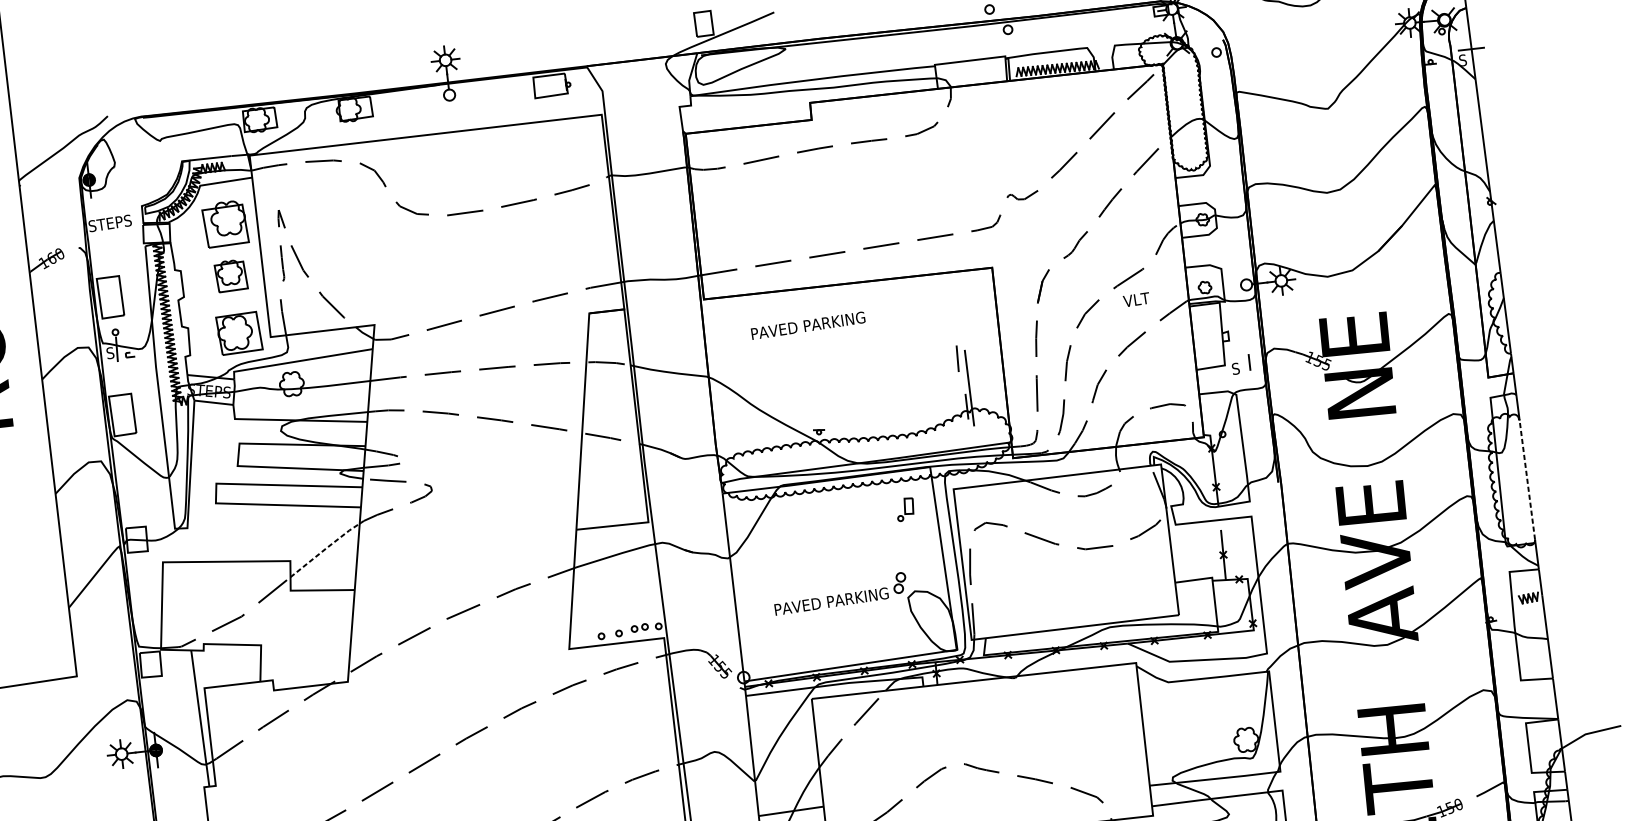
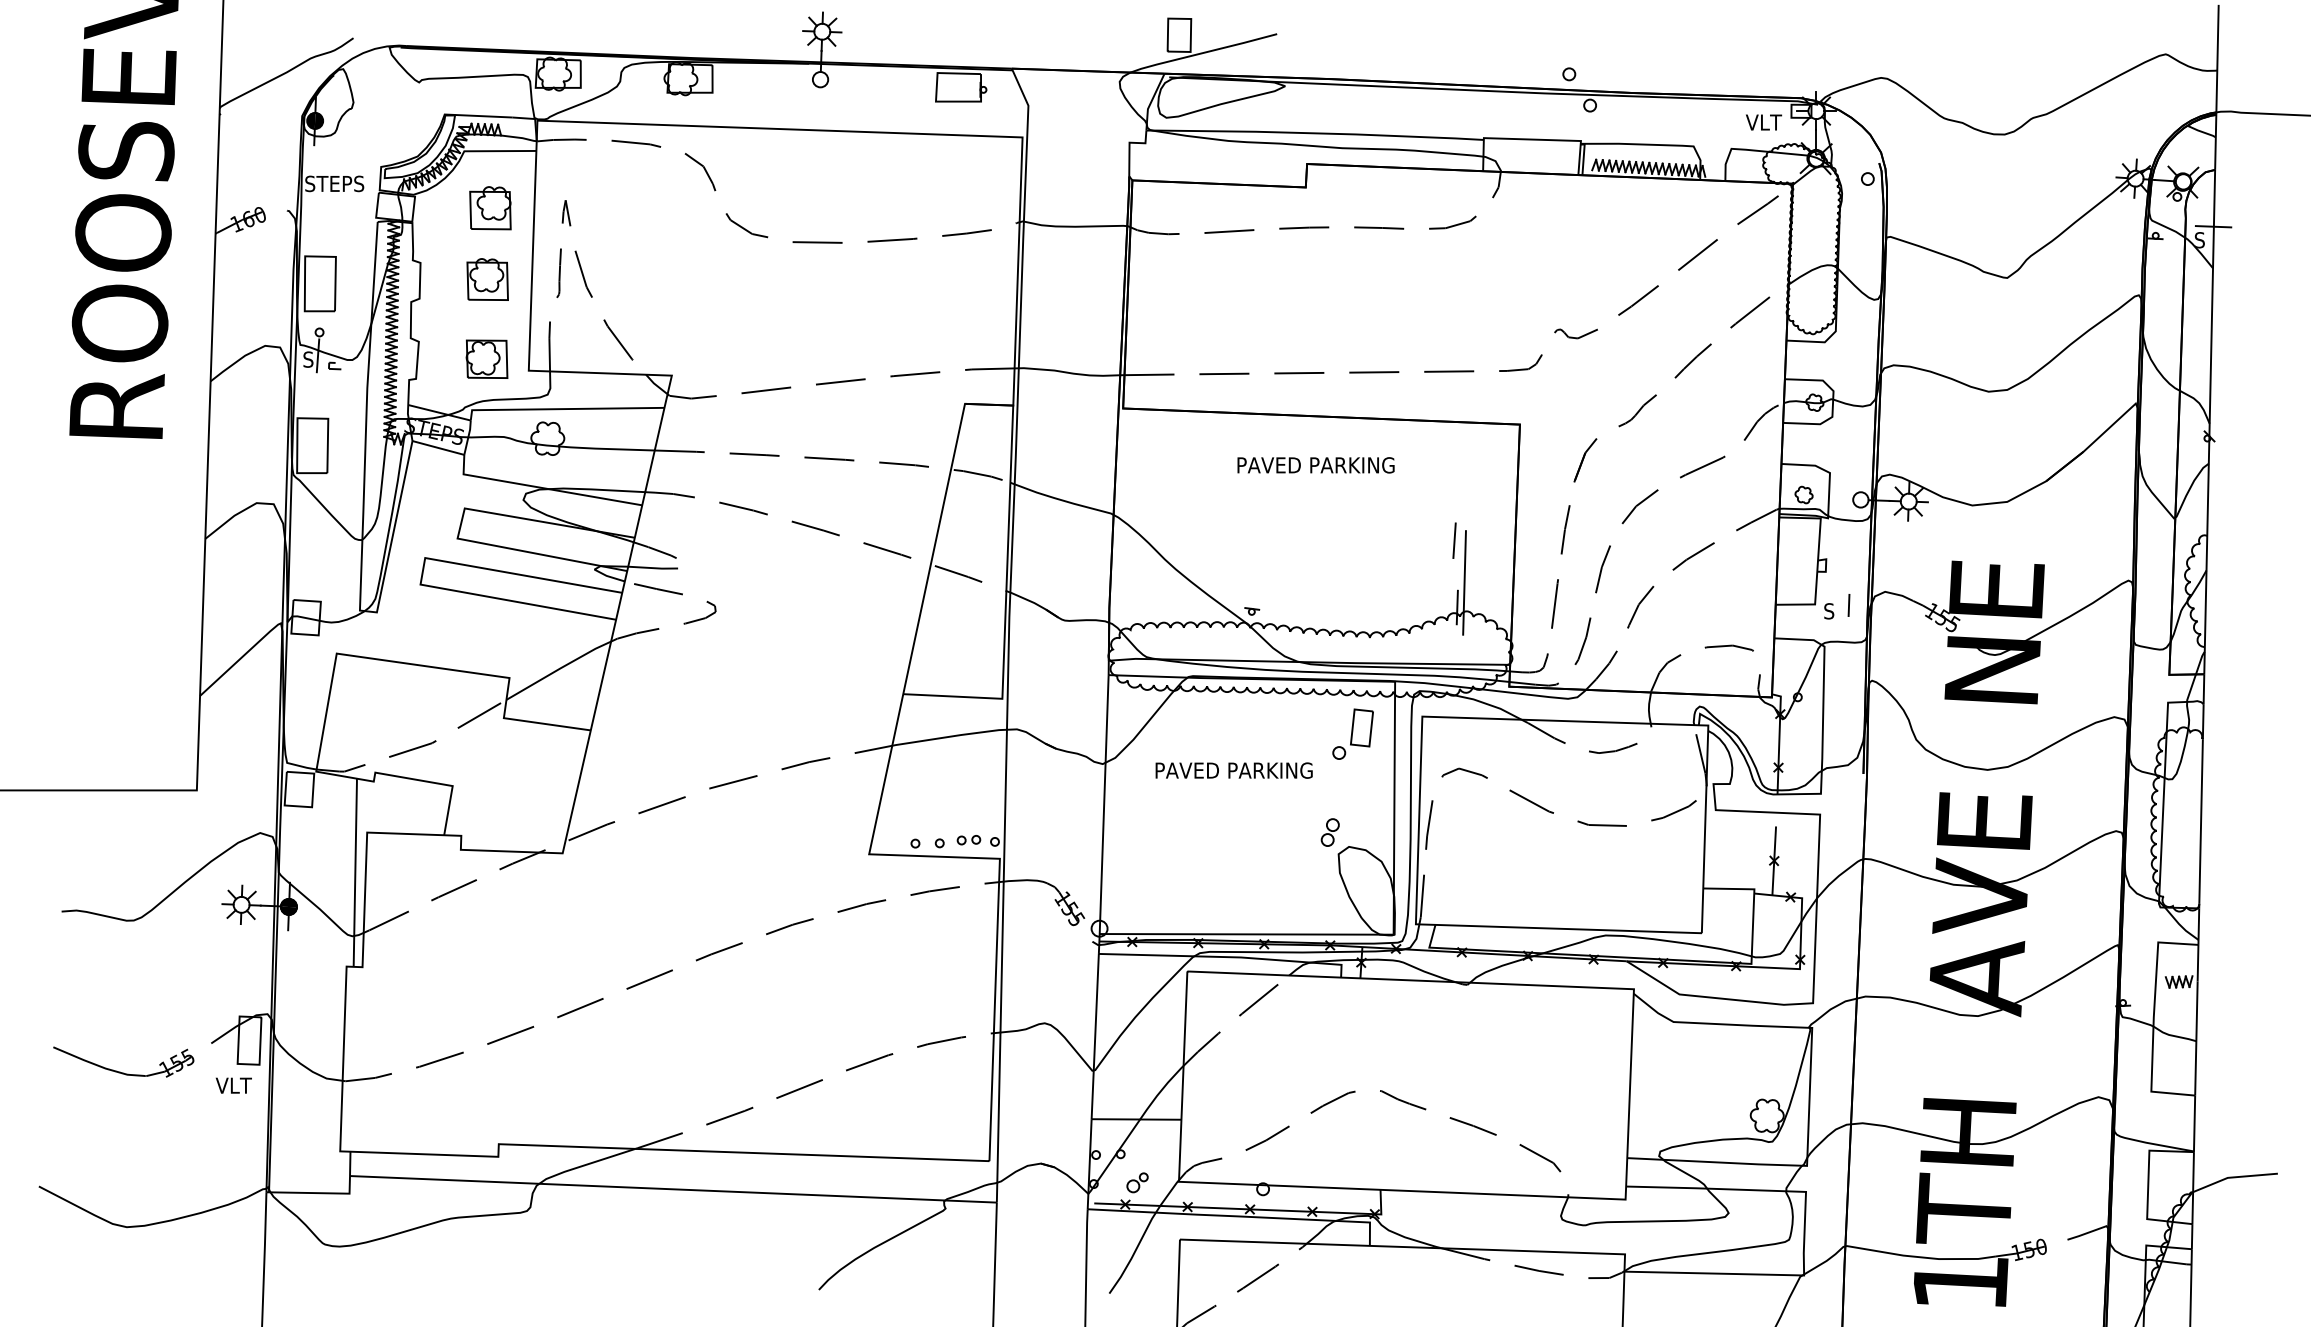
part: (225, 224) -> (490, 208), size x0.71
text: (1137, 299) -> (1764, 122), moved
text: (807, 325) -> (1315, 465), moved
part: (238, 332) -> (486, 358), size x0.71
line: (1527, 479) -> (2201, 821), dashed -> solid
part: (905, 509) -> (1352, 733), size x1.67
line: (325, 548) -> (559, 668), dashed -> solid
text: (831, 601) -> (1233, 770), moved

